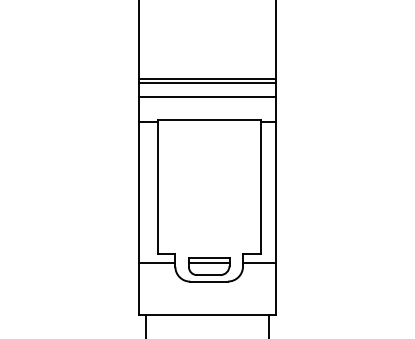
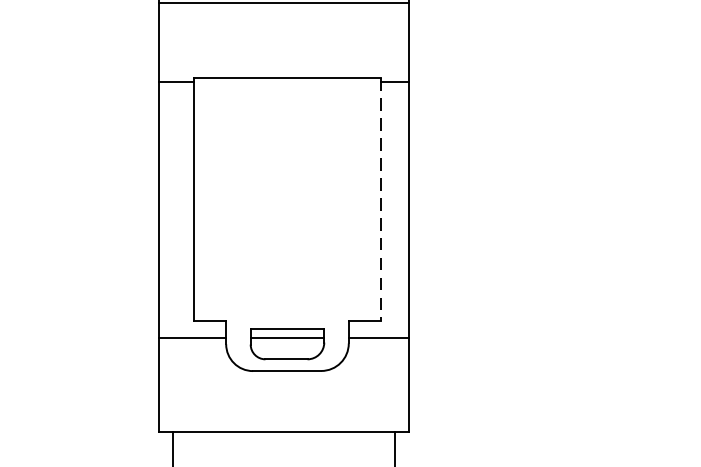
line: (207, 83) -> (284, 12), removed
line: (207, 96) -> (284, 35), removed
line: (260, 186) -> (380, 198), solid -> dashed

